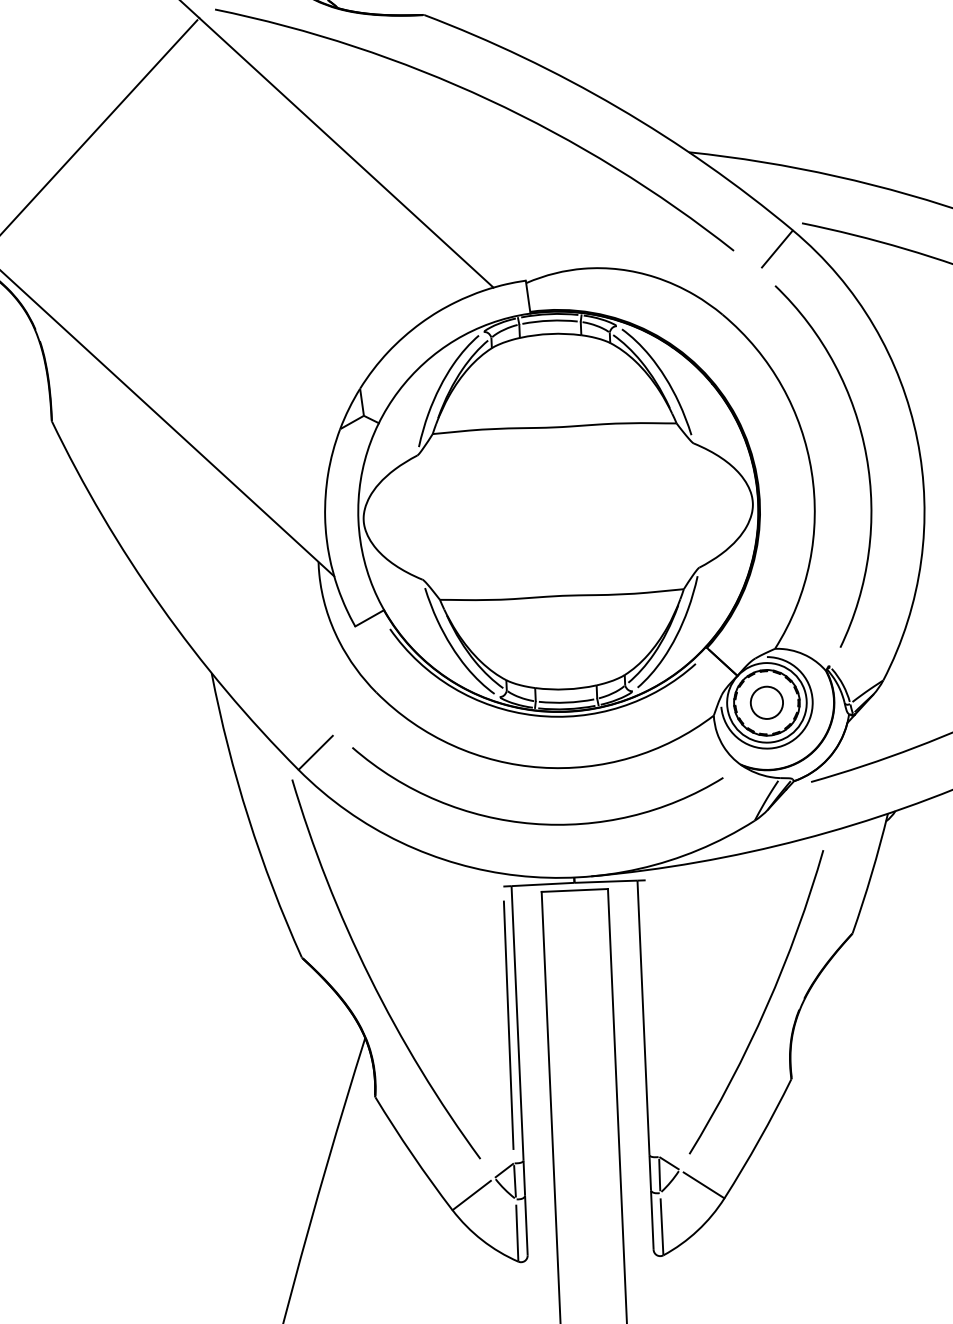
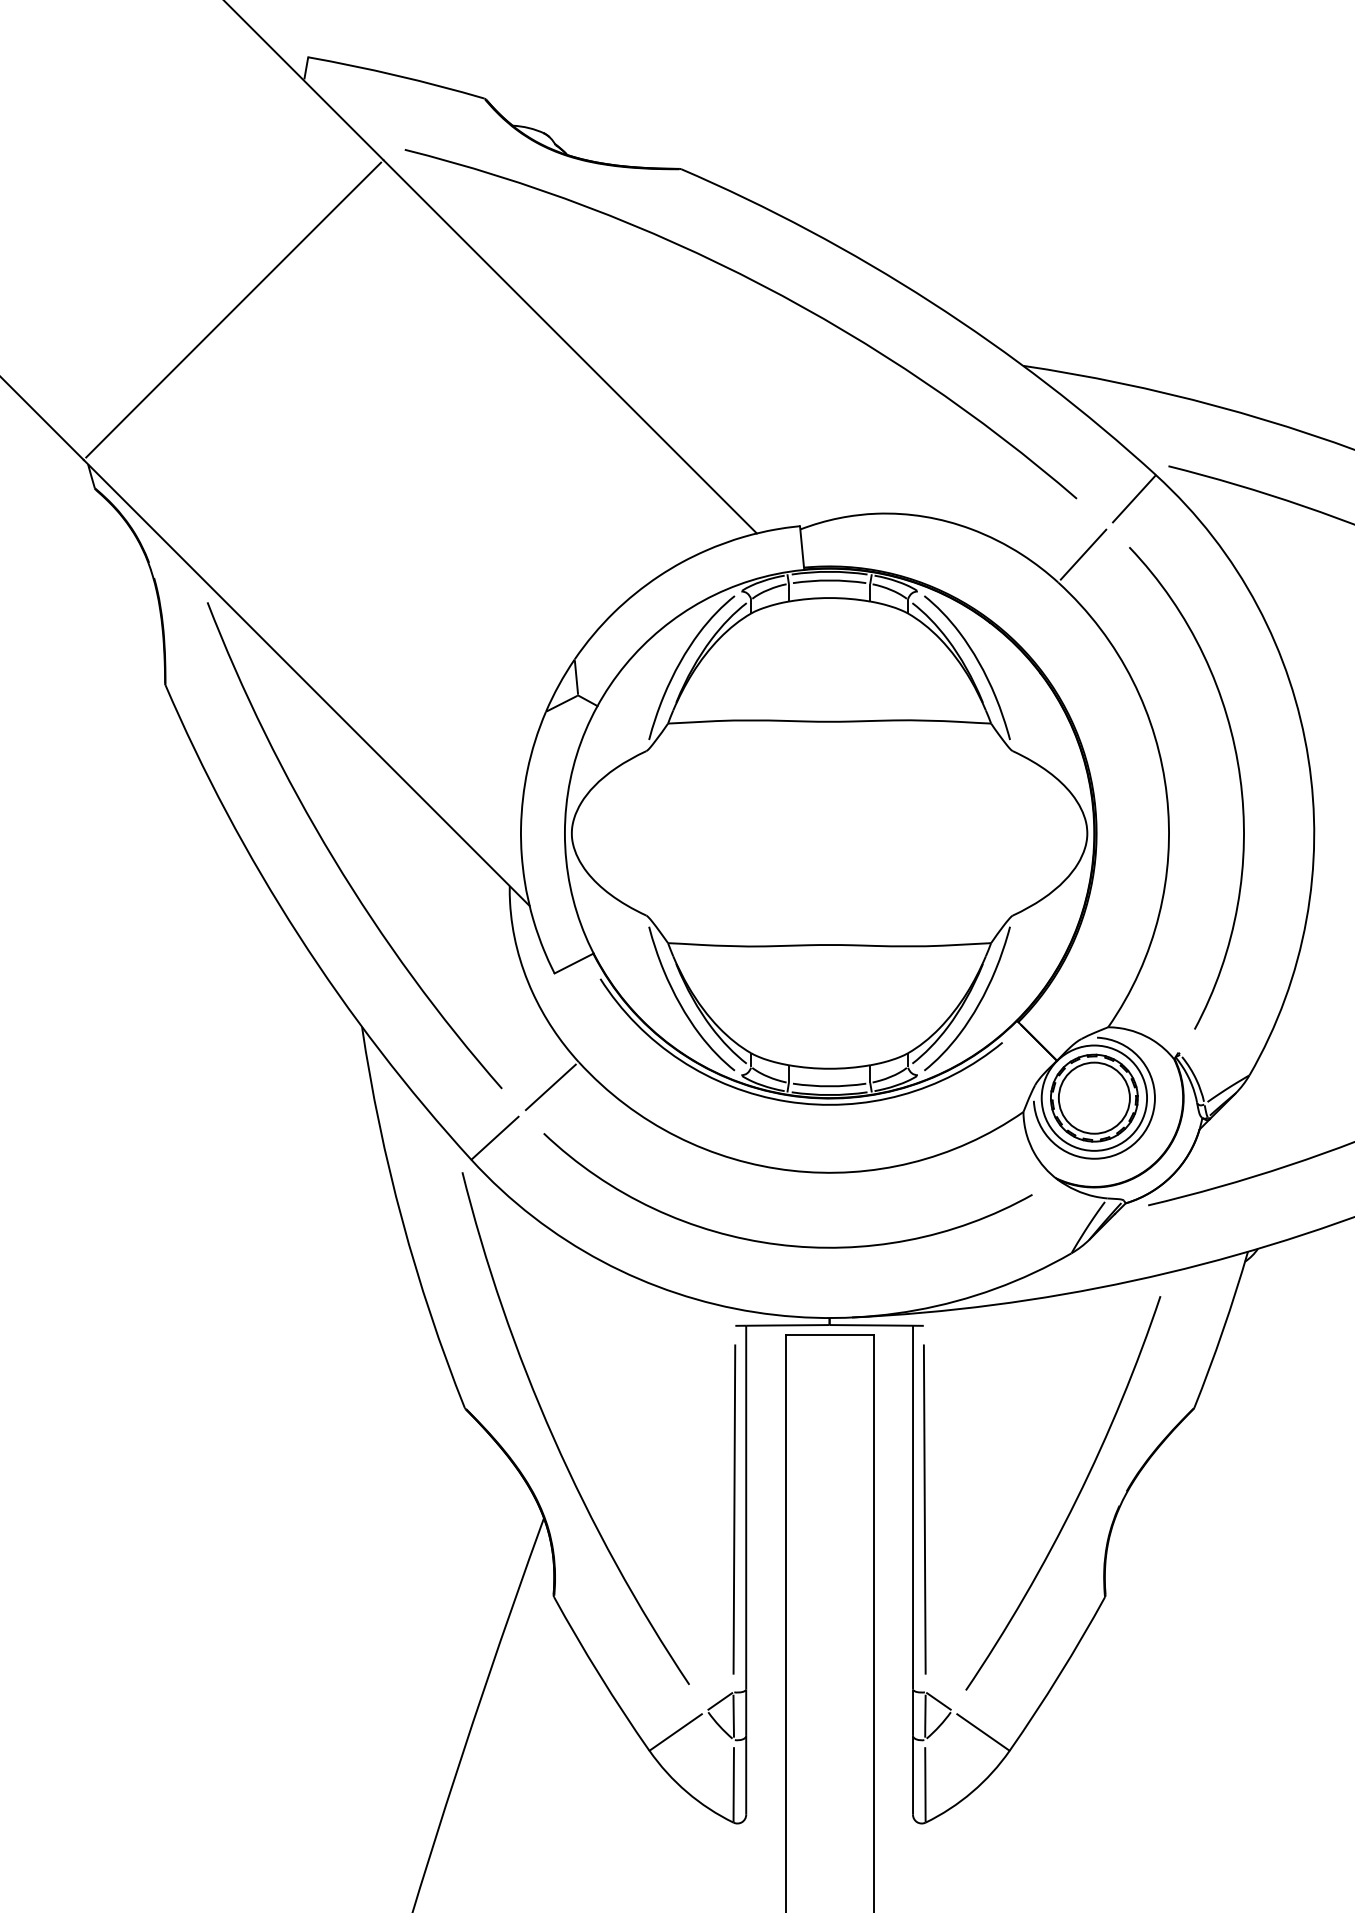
line: (740, 292) -> (1083, 554), added
arc: (185, 546) -> (334, 857), added
circle: (766, 702) -> (1093, 1097), size x1.67
line: (355, 712) -> (550, 1087), added
line: (652, 1018) -> (924, 1509), added

